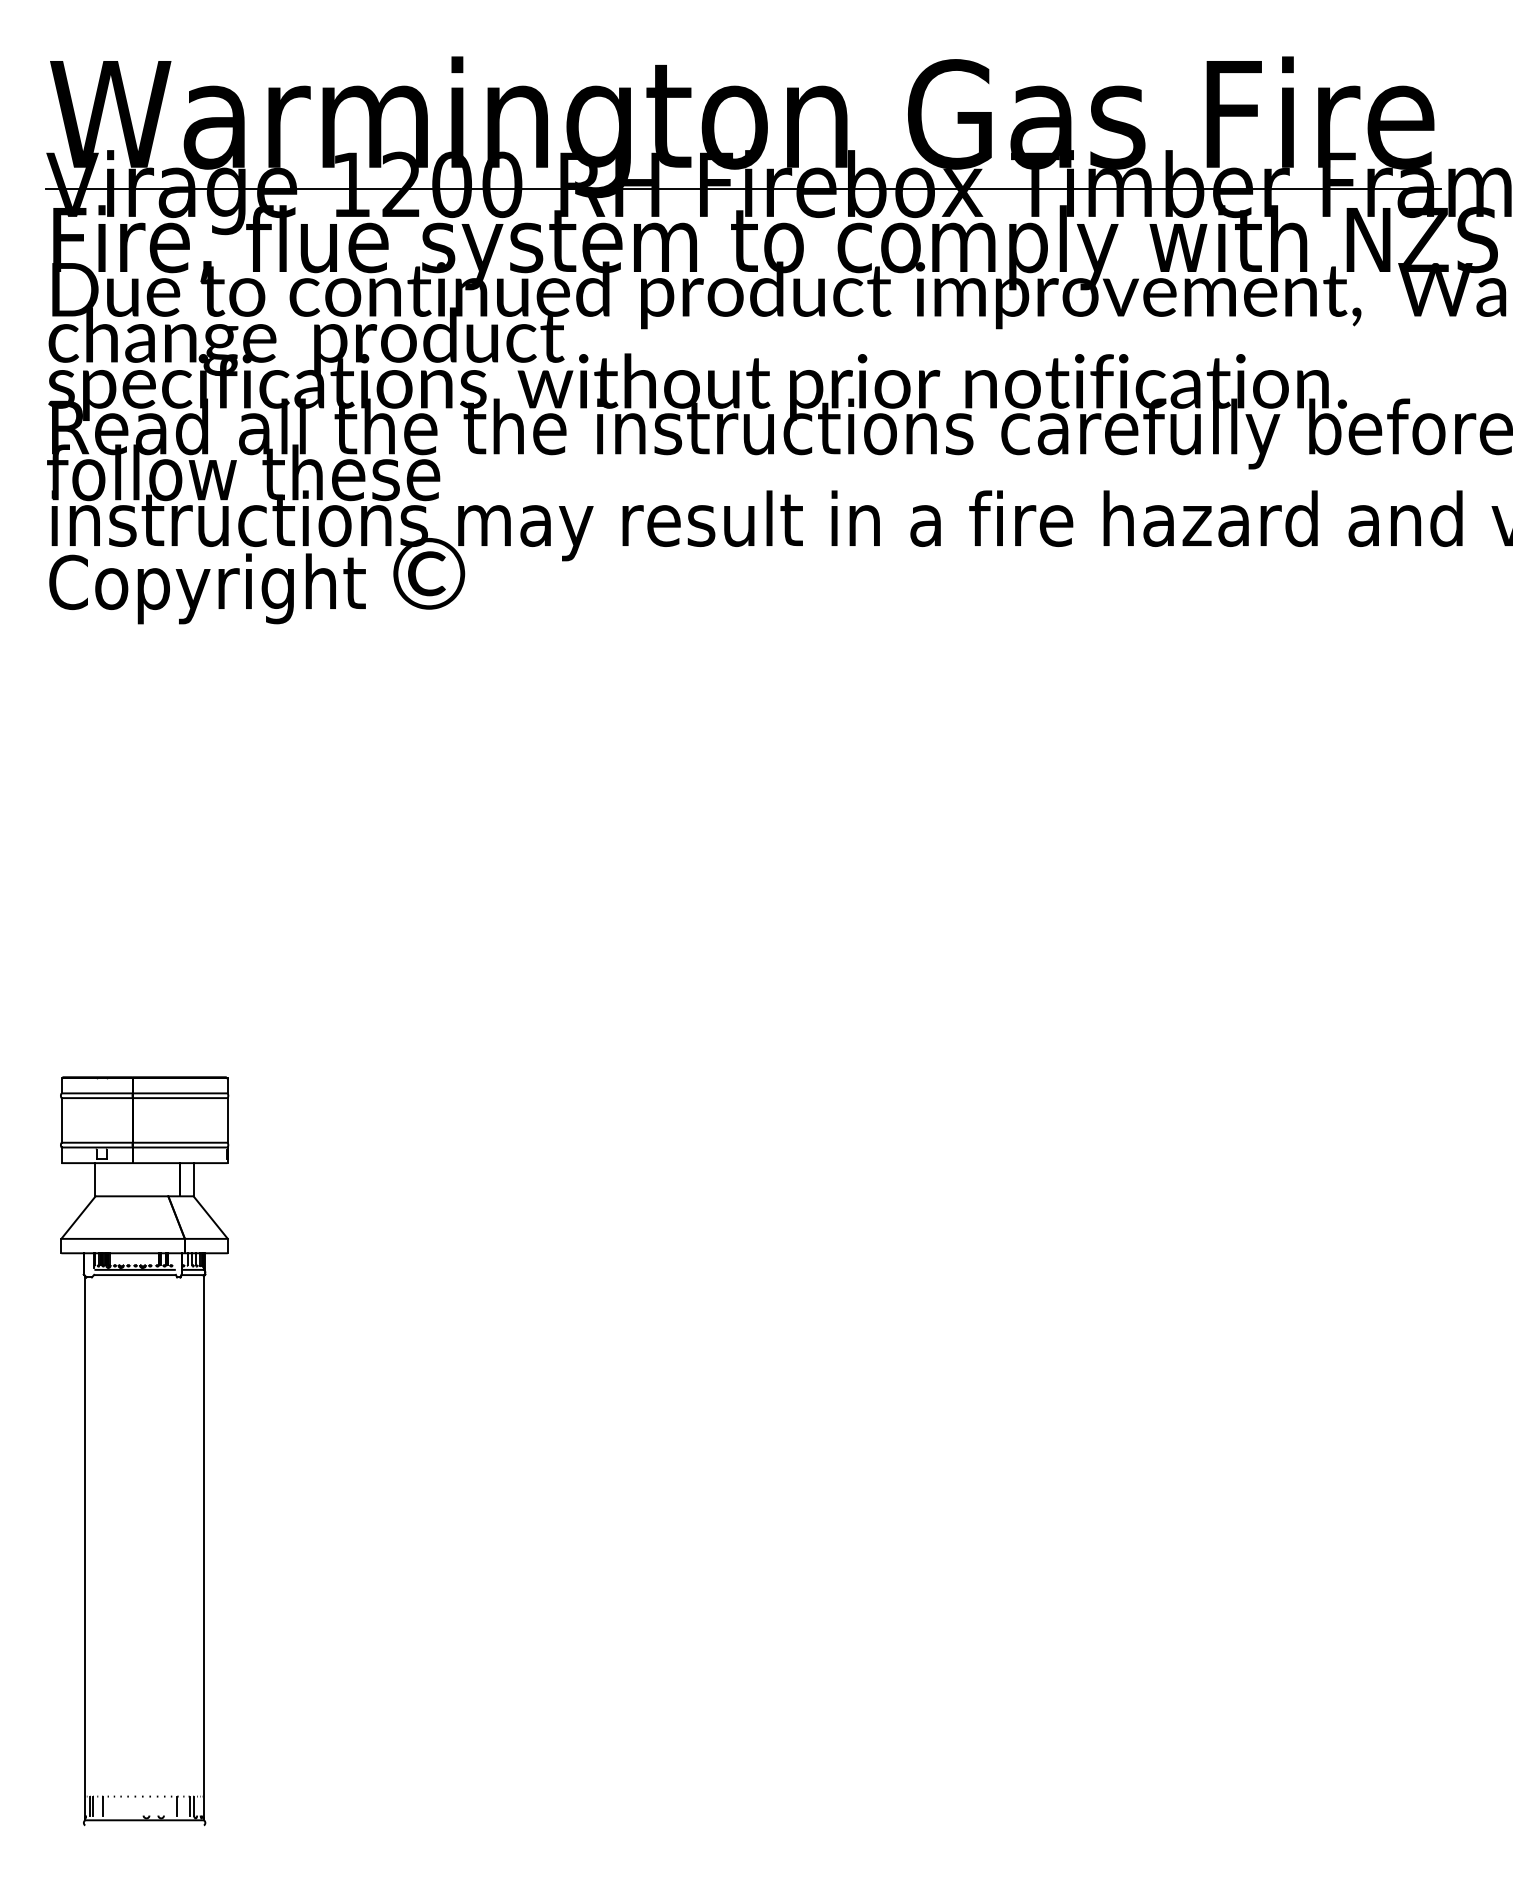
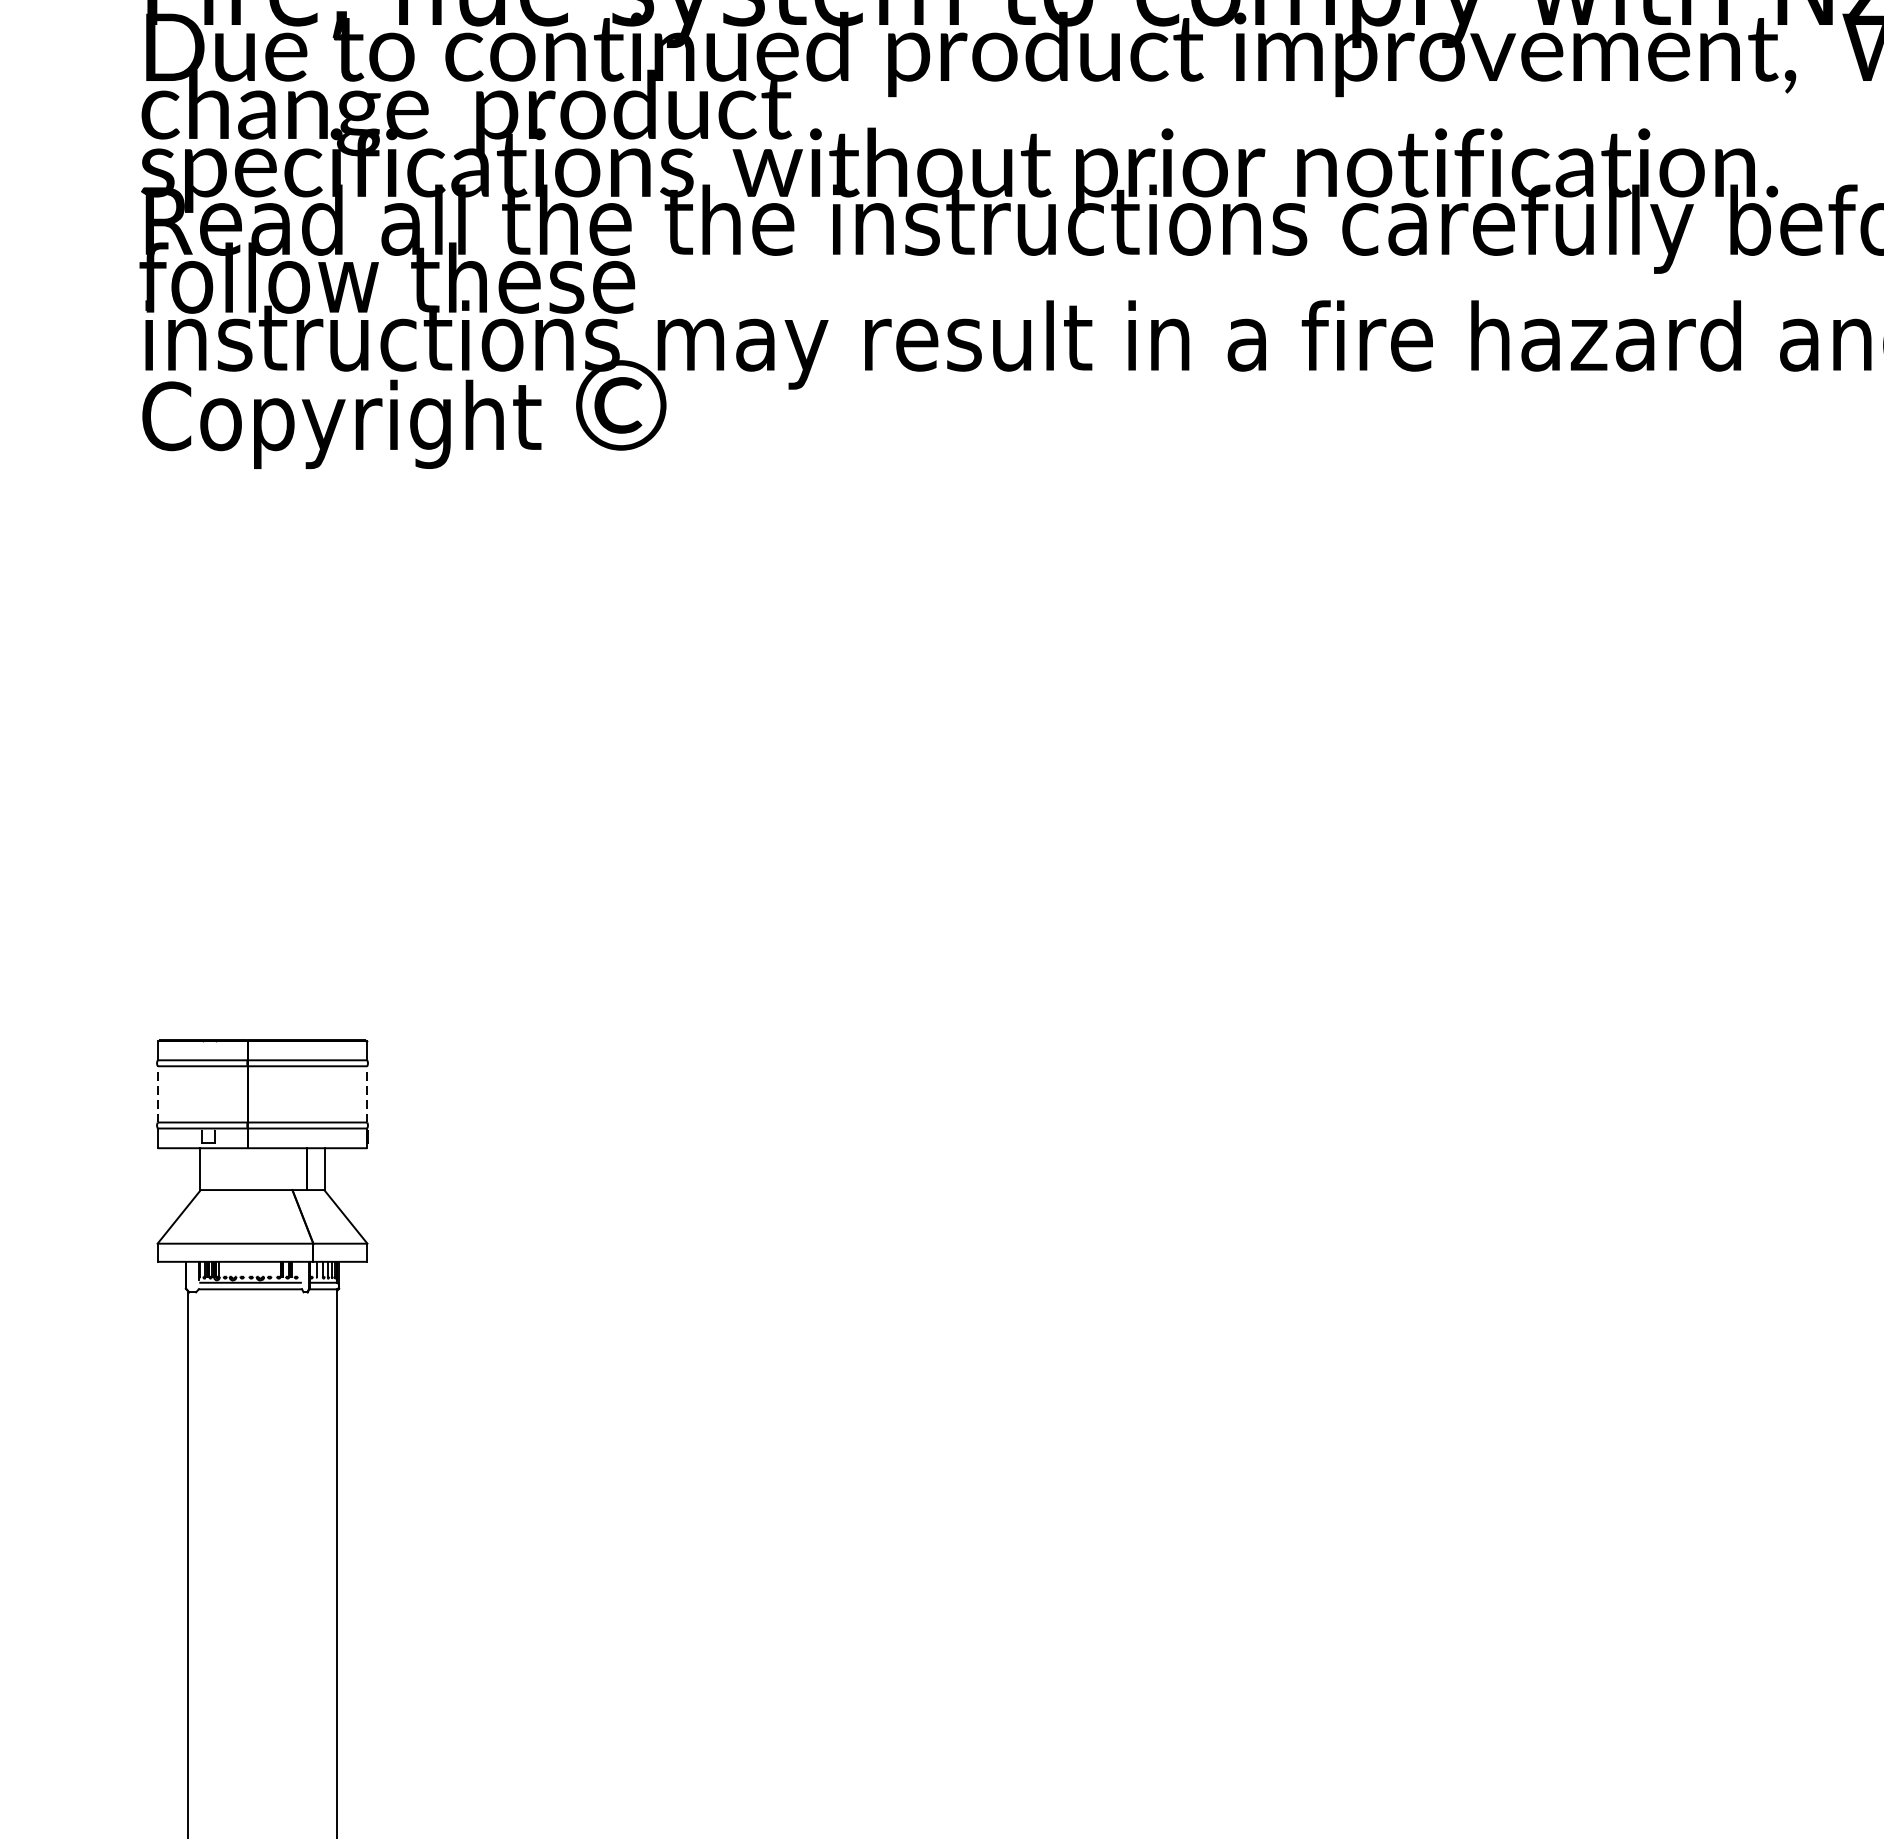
line: (61, 1119) -> (157, 1093), solid -> dashed
line: (227, 1119) -> (367, 1093), solid -> dashed

